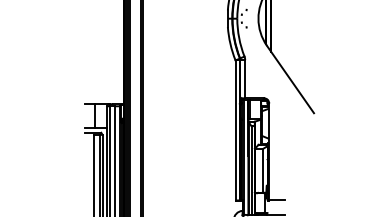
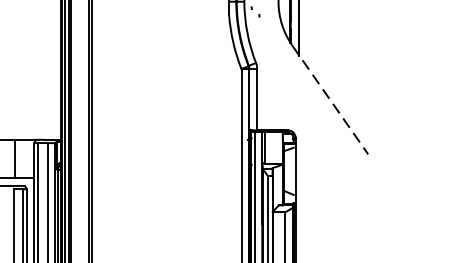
line: (290, 79) -> (330, 99), solid -> dashed

